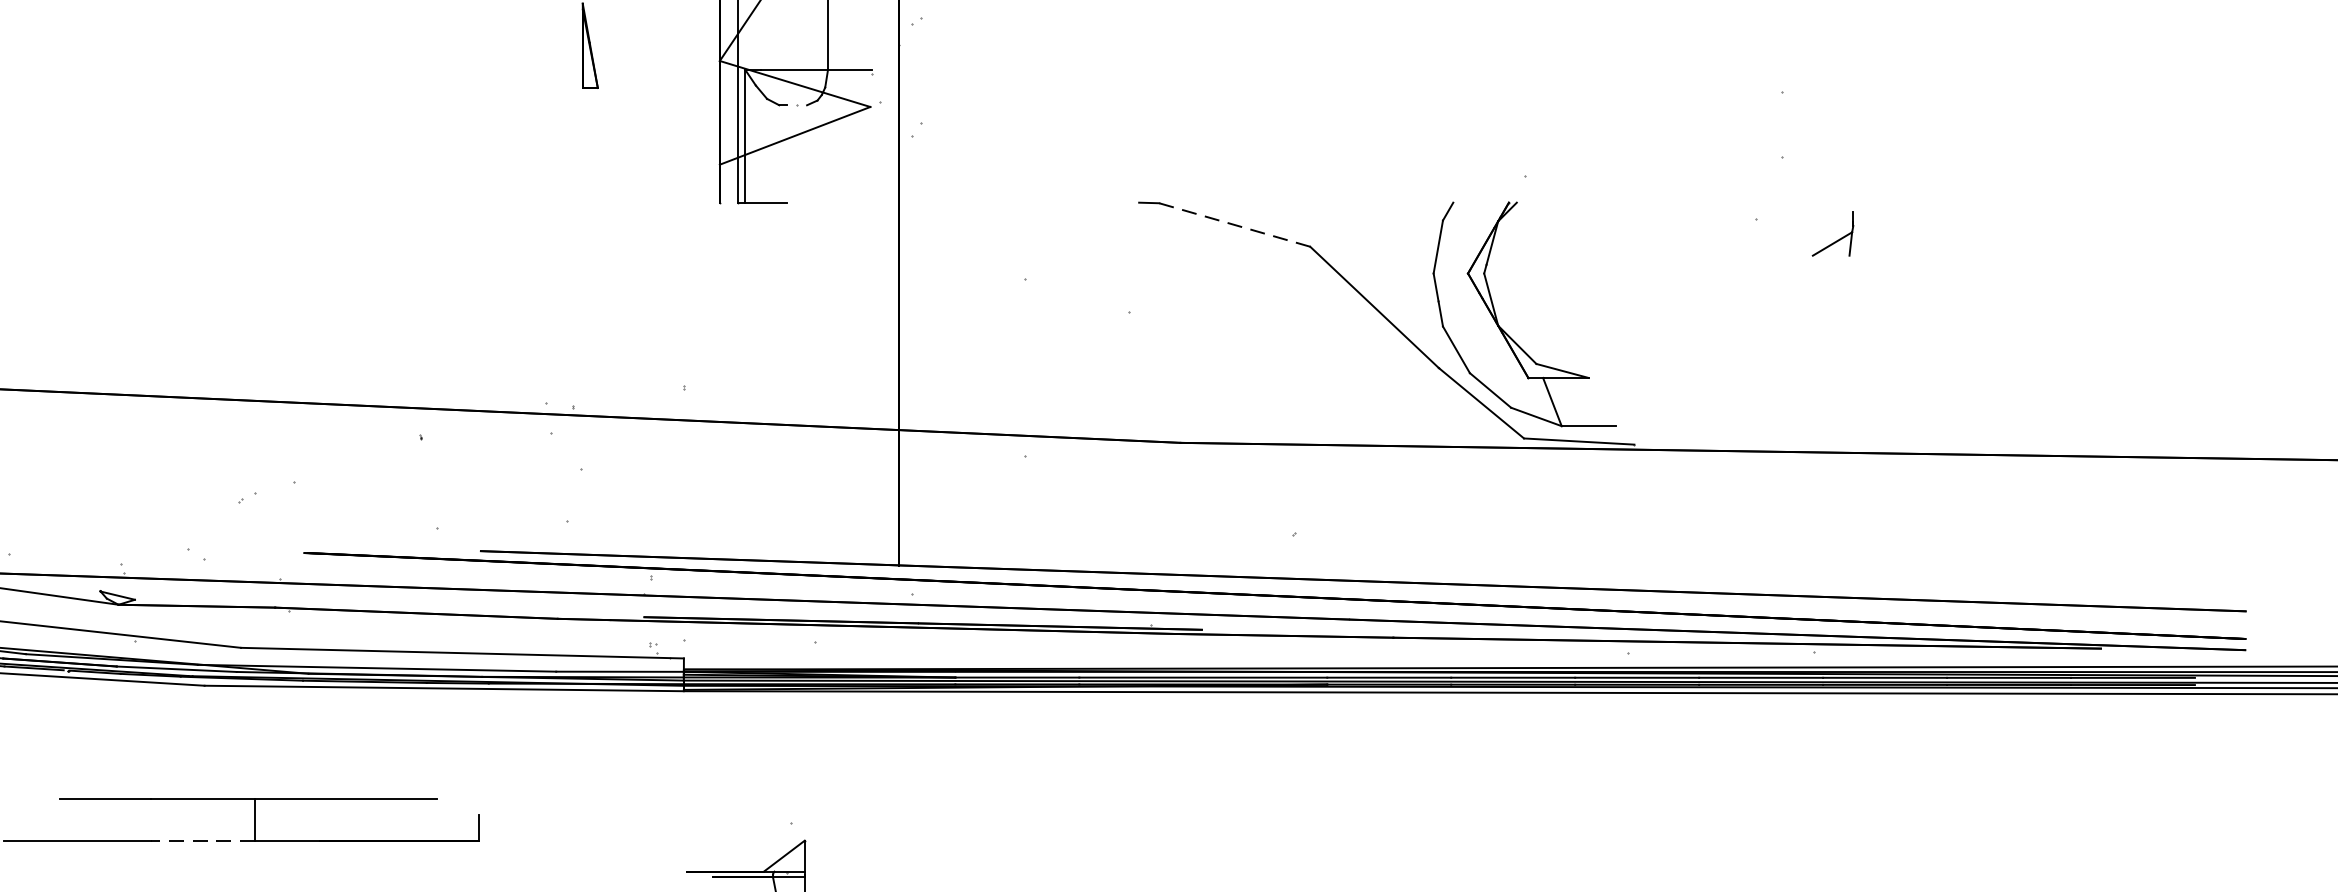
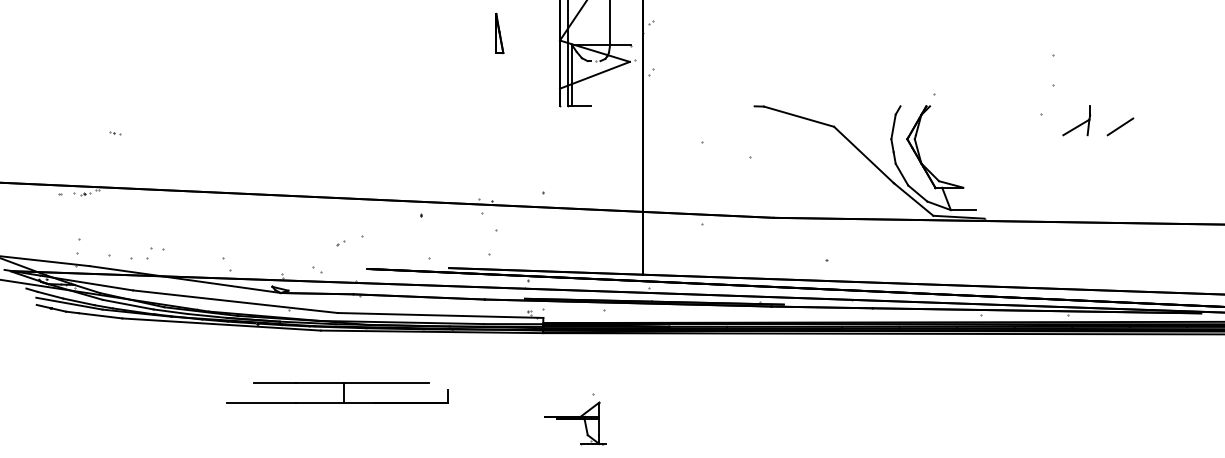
line: (1235, 224) -> (799, 116), dashed -> solid
part: (1832, 233) -> (1076, 120), size x1.43
line: (1927, 246) -> (1120, 126), added
line: (201, 840) -> (319, 402), dashed -> solid

